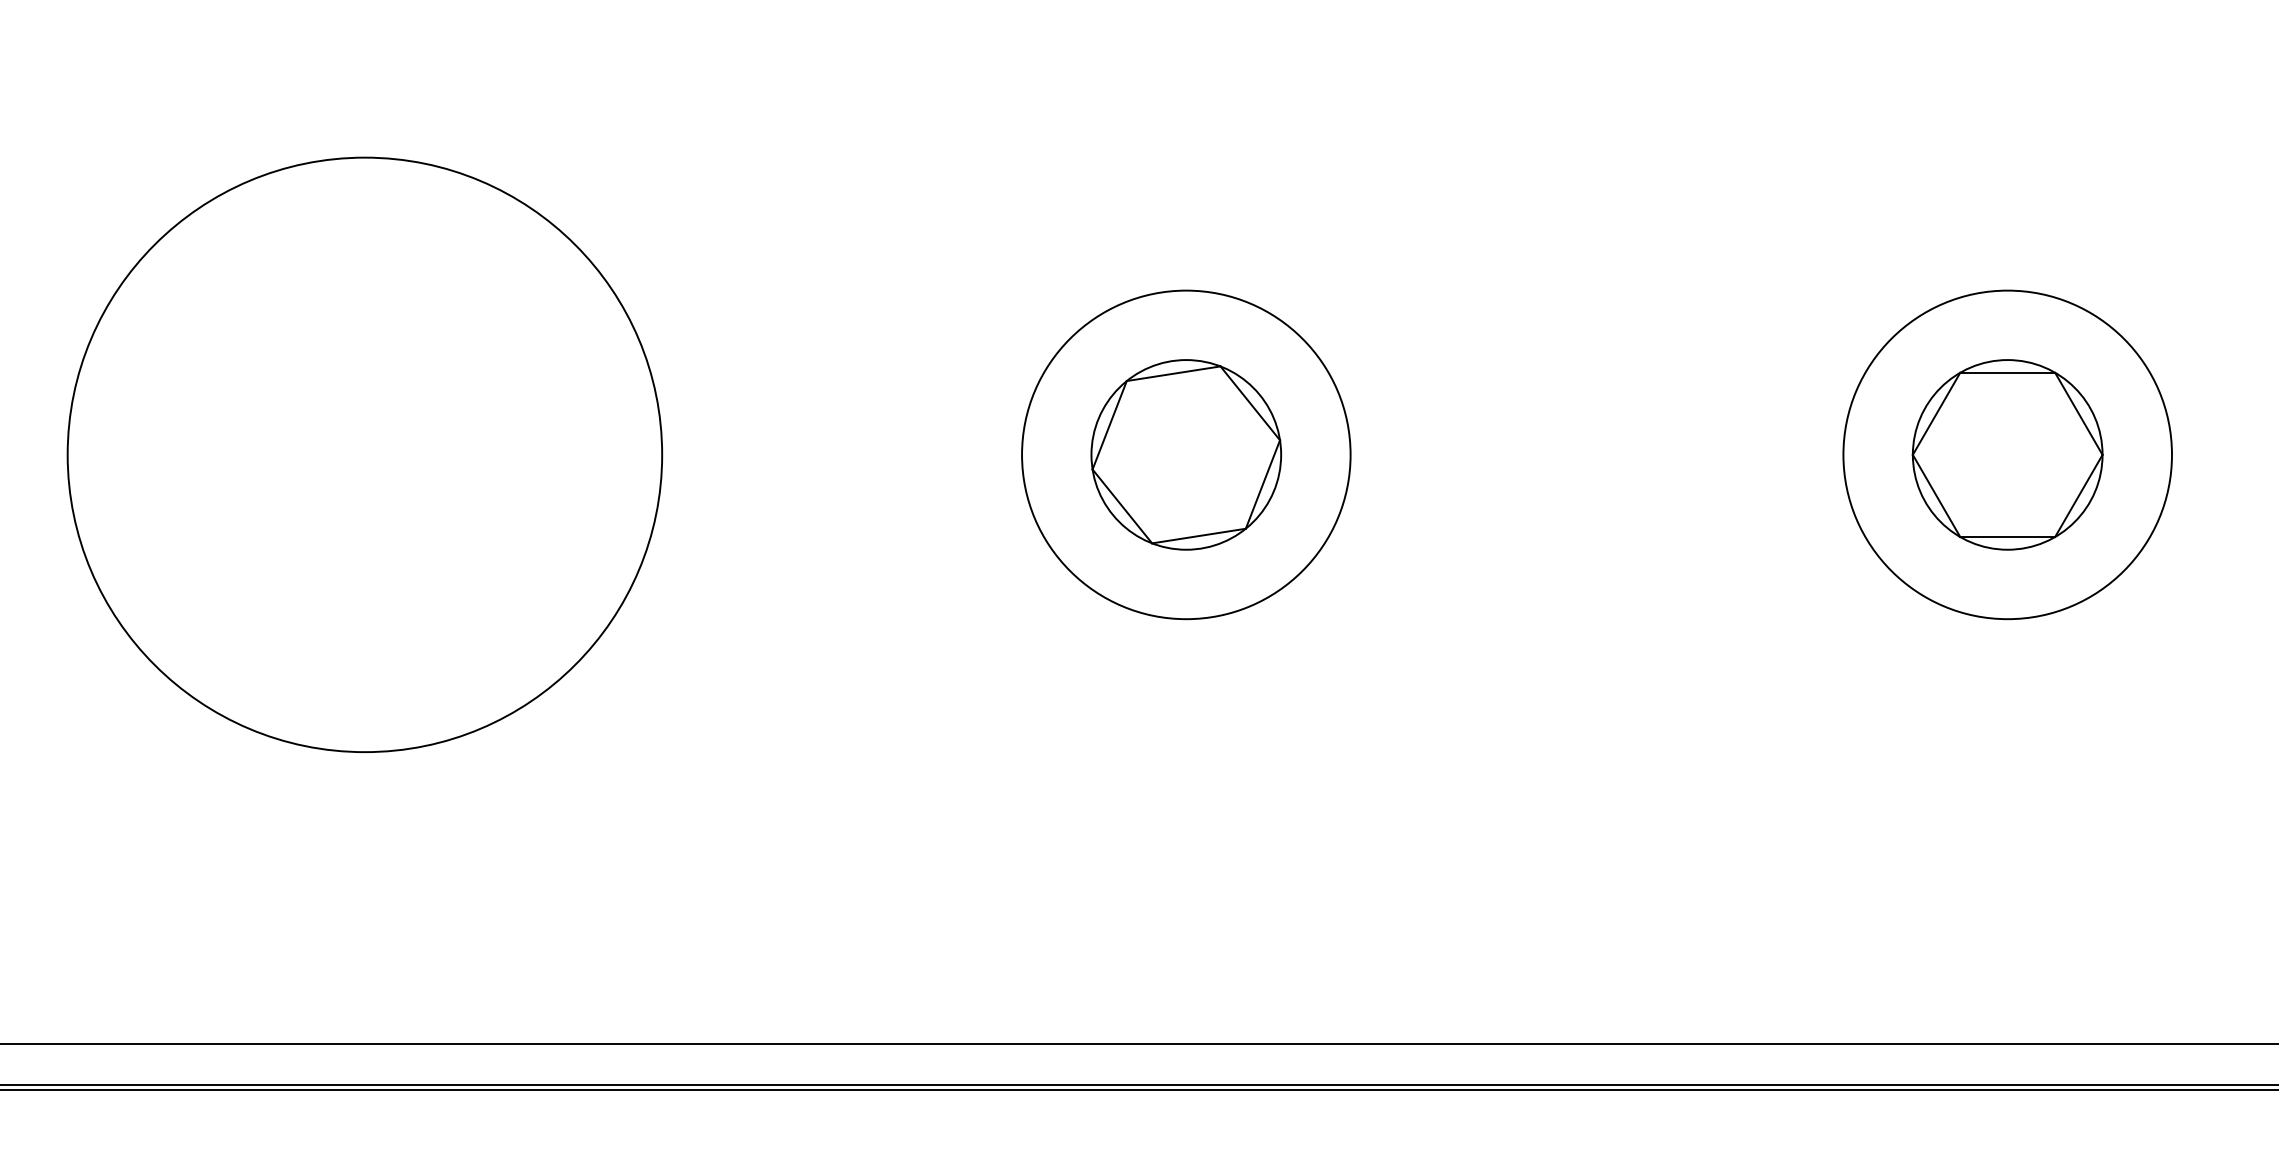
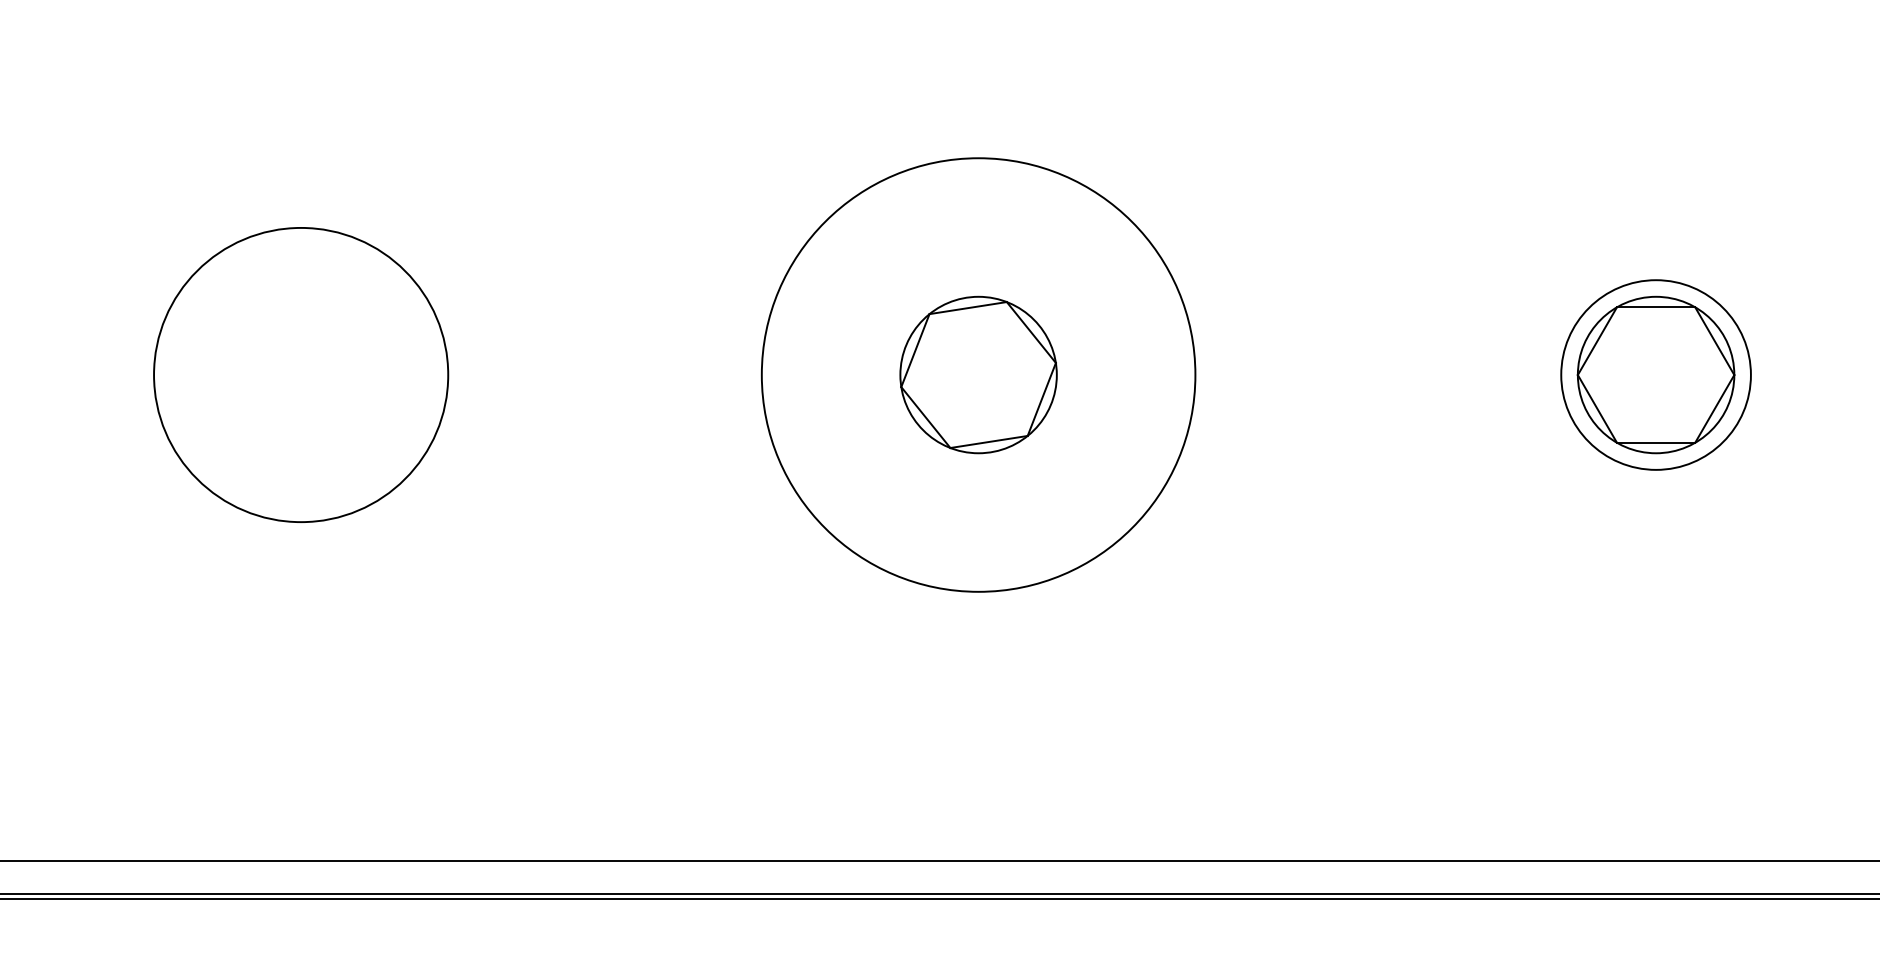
circle: (364, 454) -> (300, 374), size x0.6
circle: (1186, 454) -> (978, 374), size x1.6
circle: (2007, 454) -> (1655, 374), size x0.7

